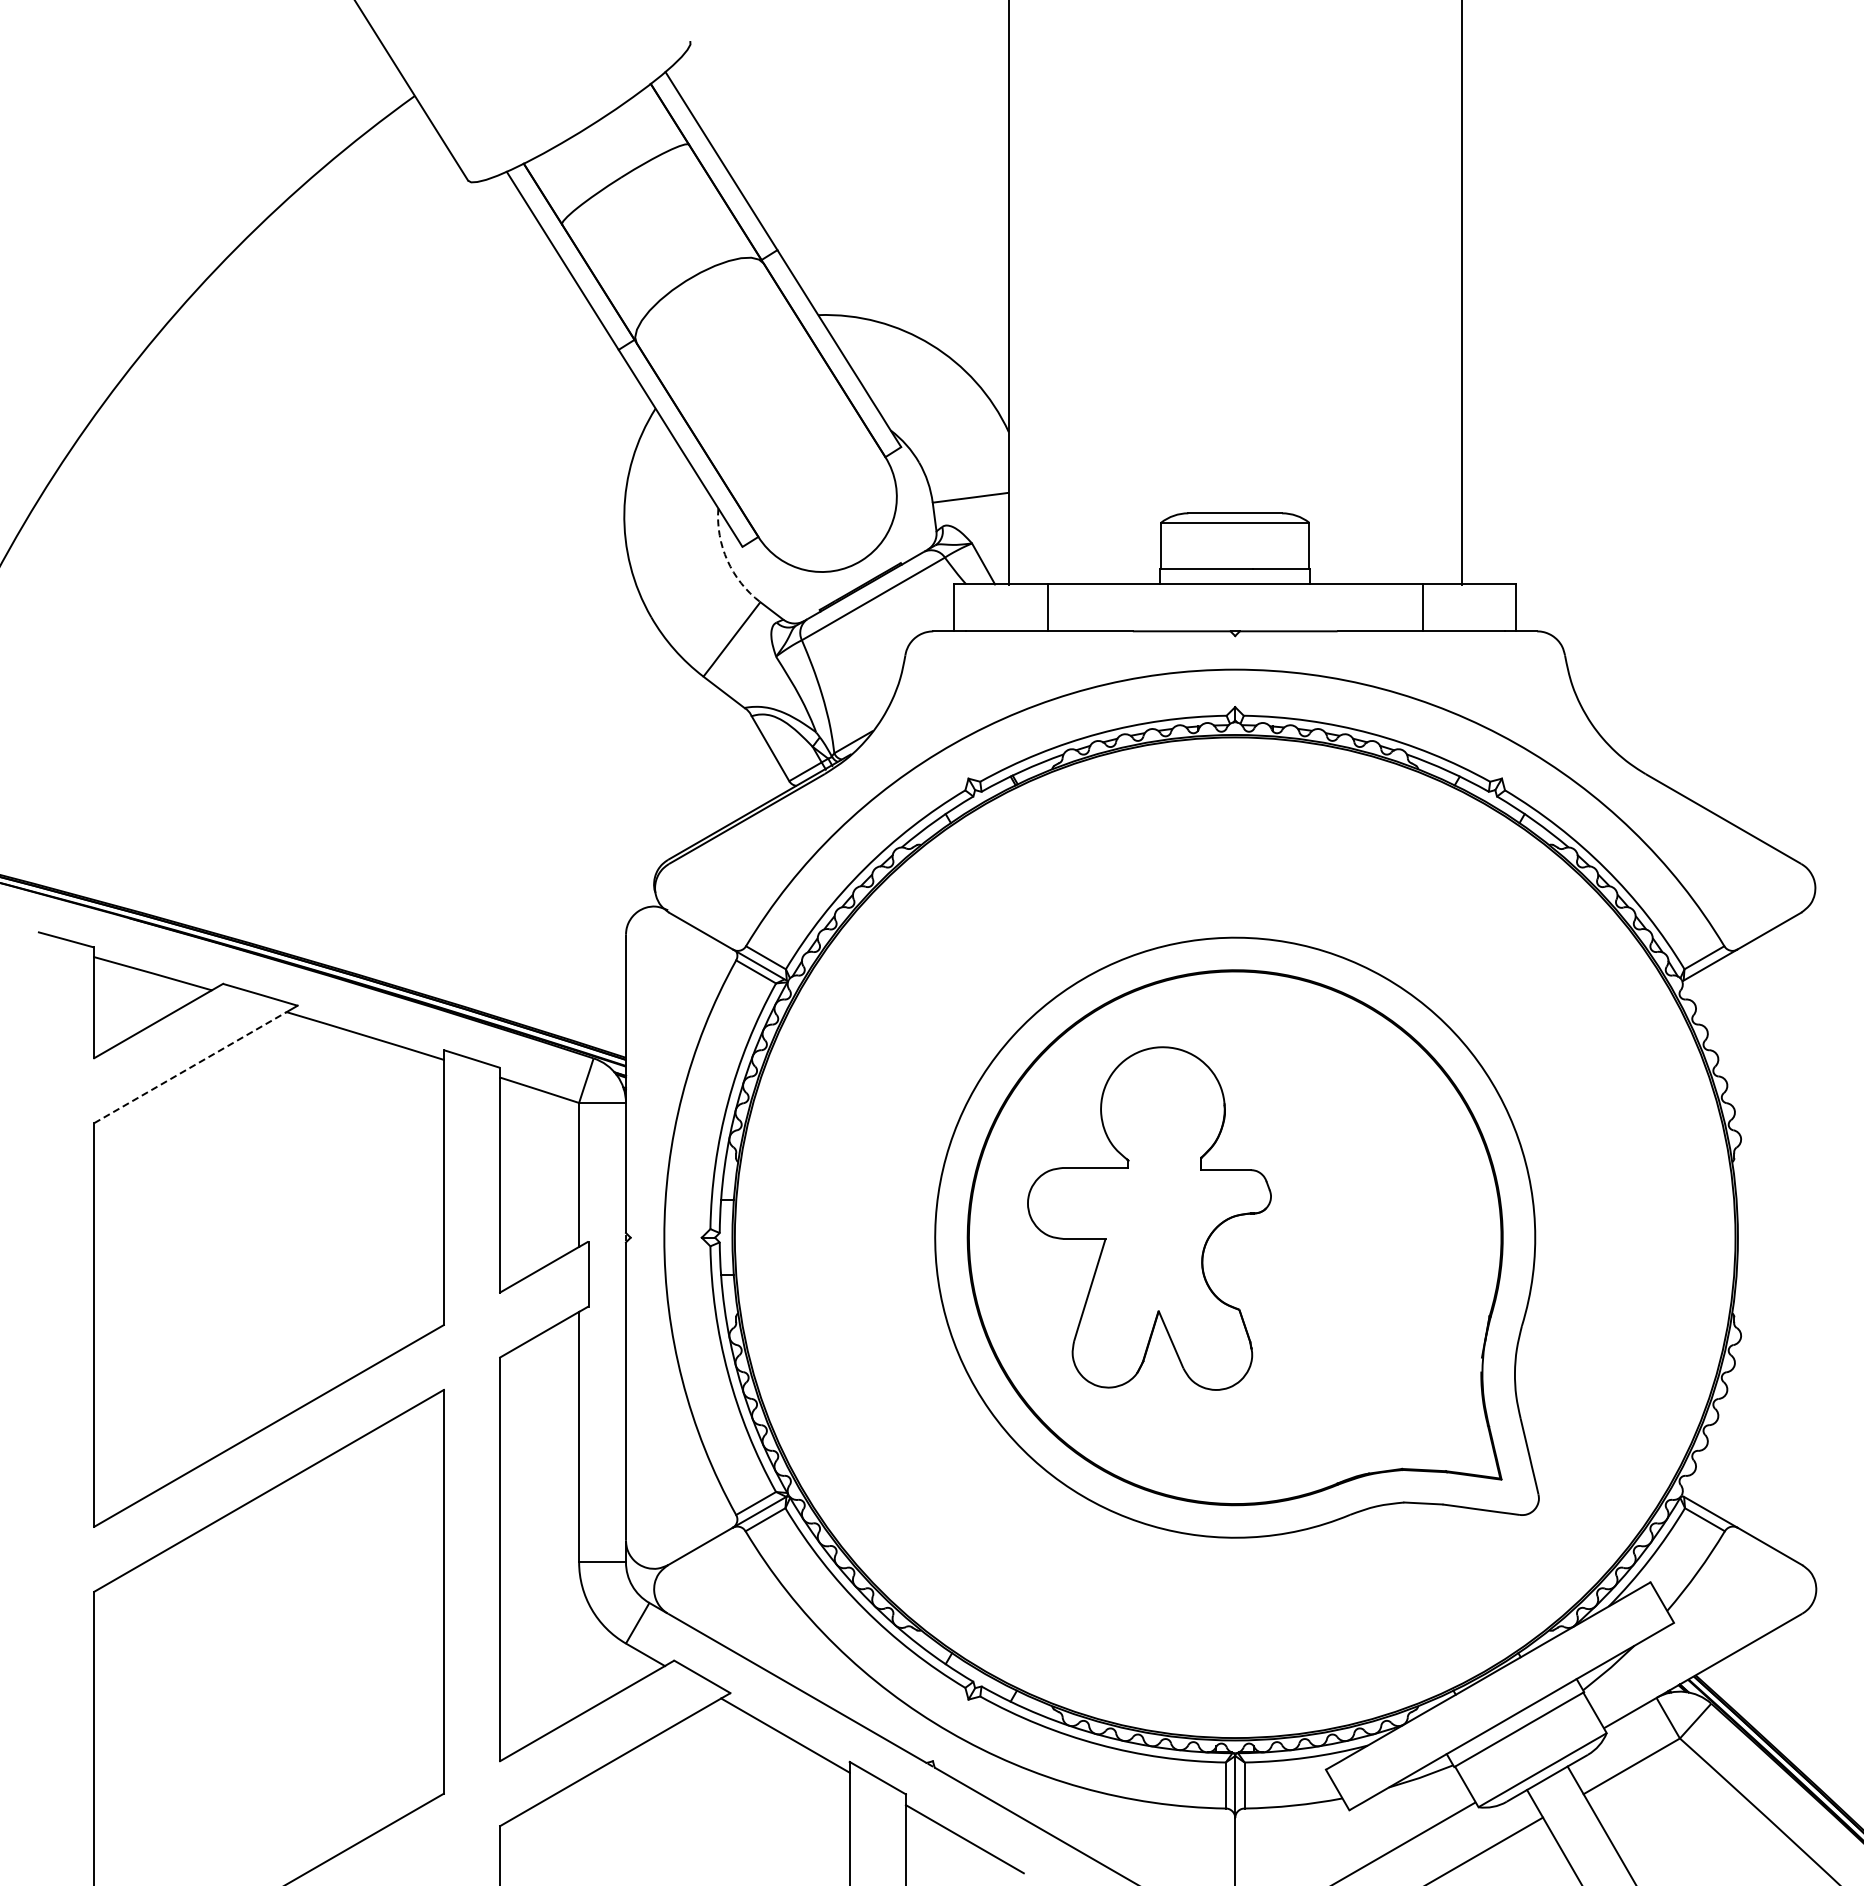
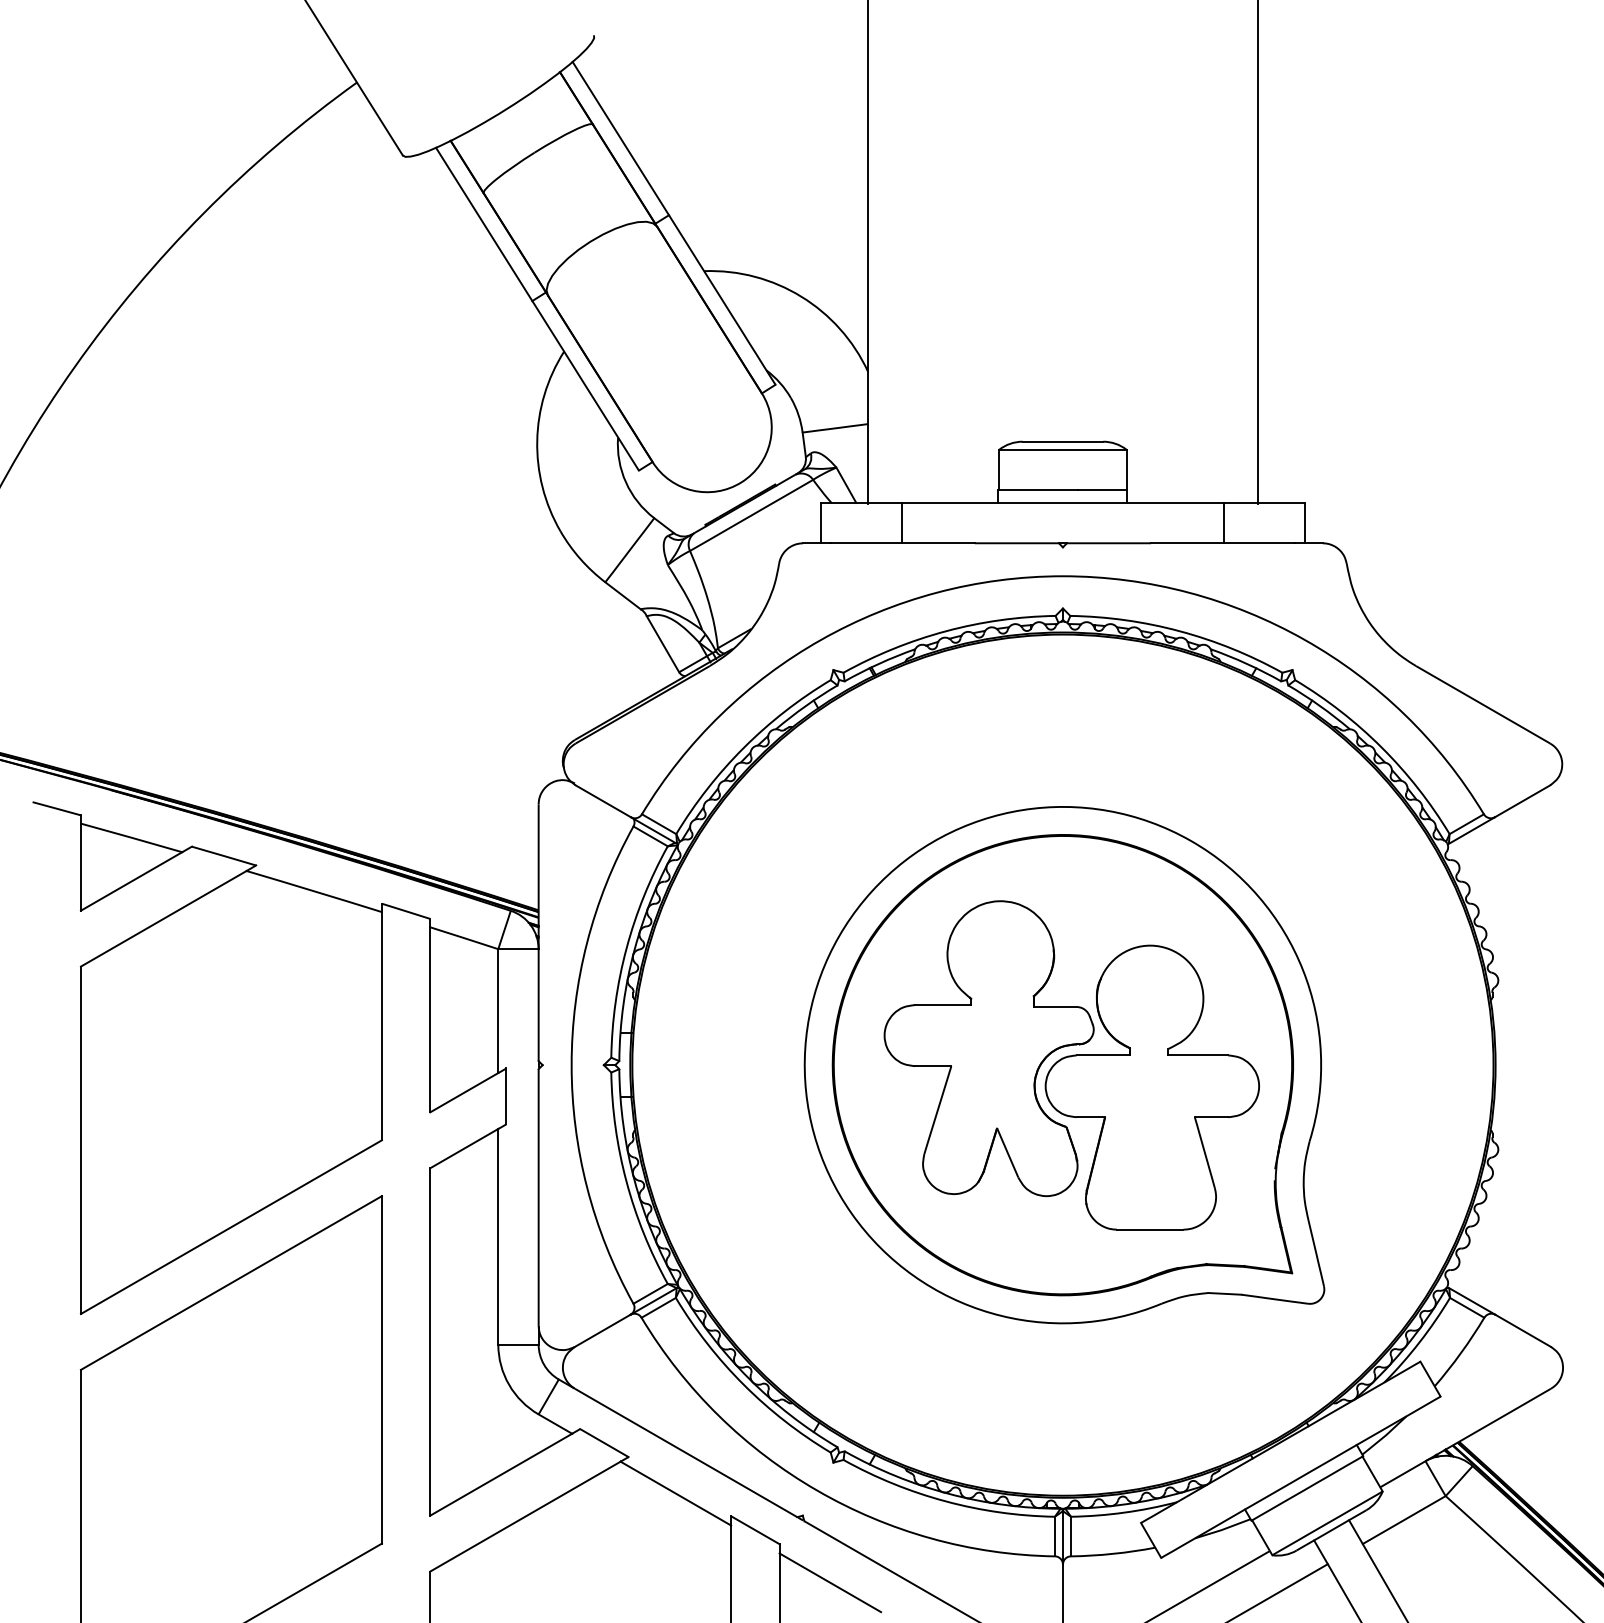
arc: (727, 560) -> (626, 482), dashed -> solid
line: (190, 1067) -> (163, 918), dashed -> solid
part: (1339, 1263) -> (1152, 1087), added

